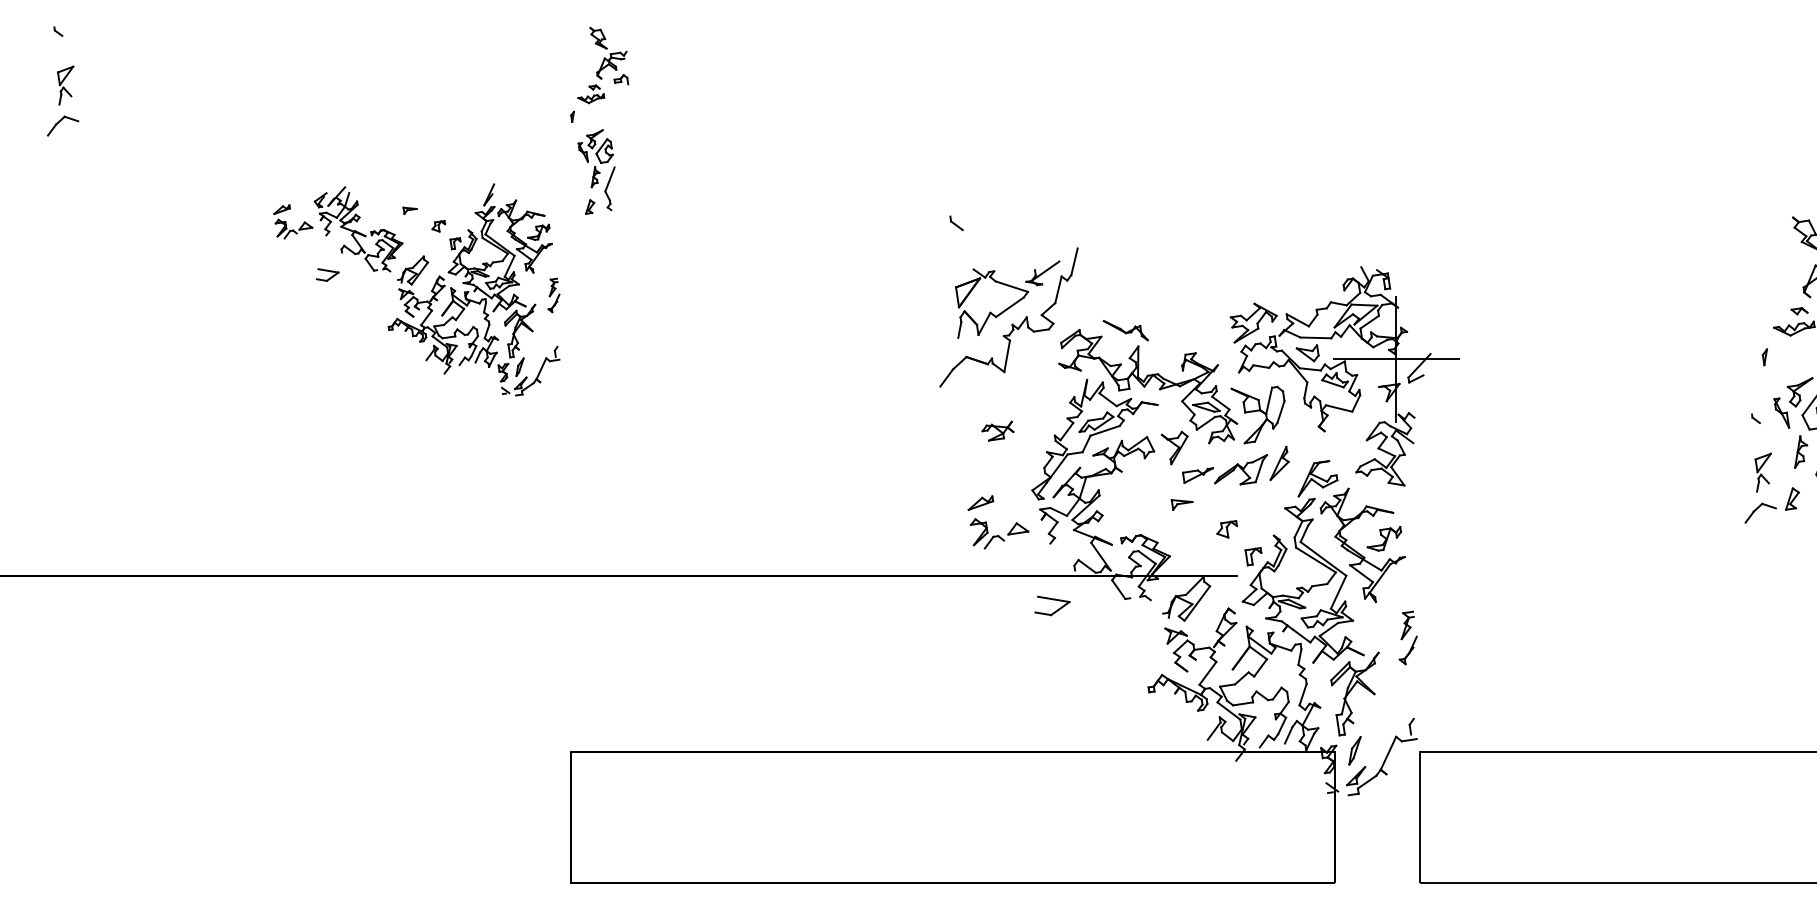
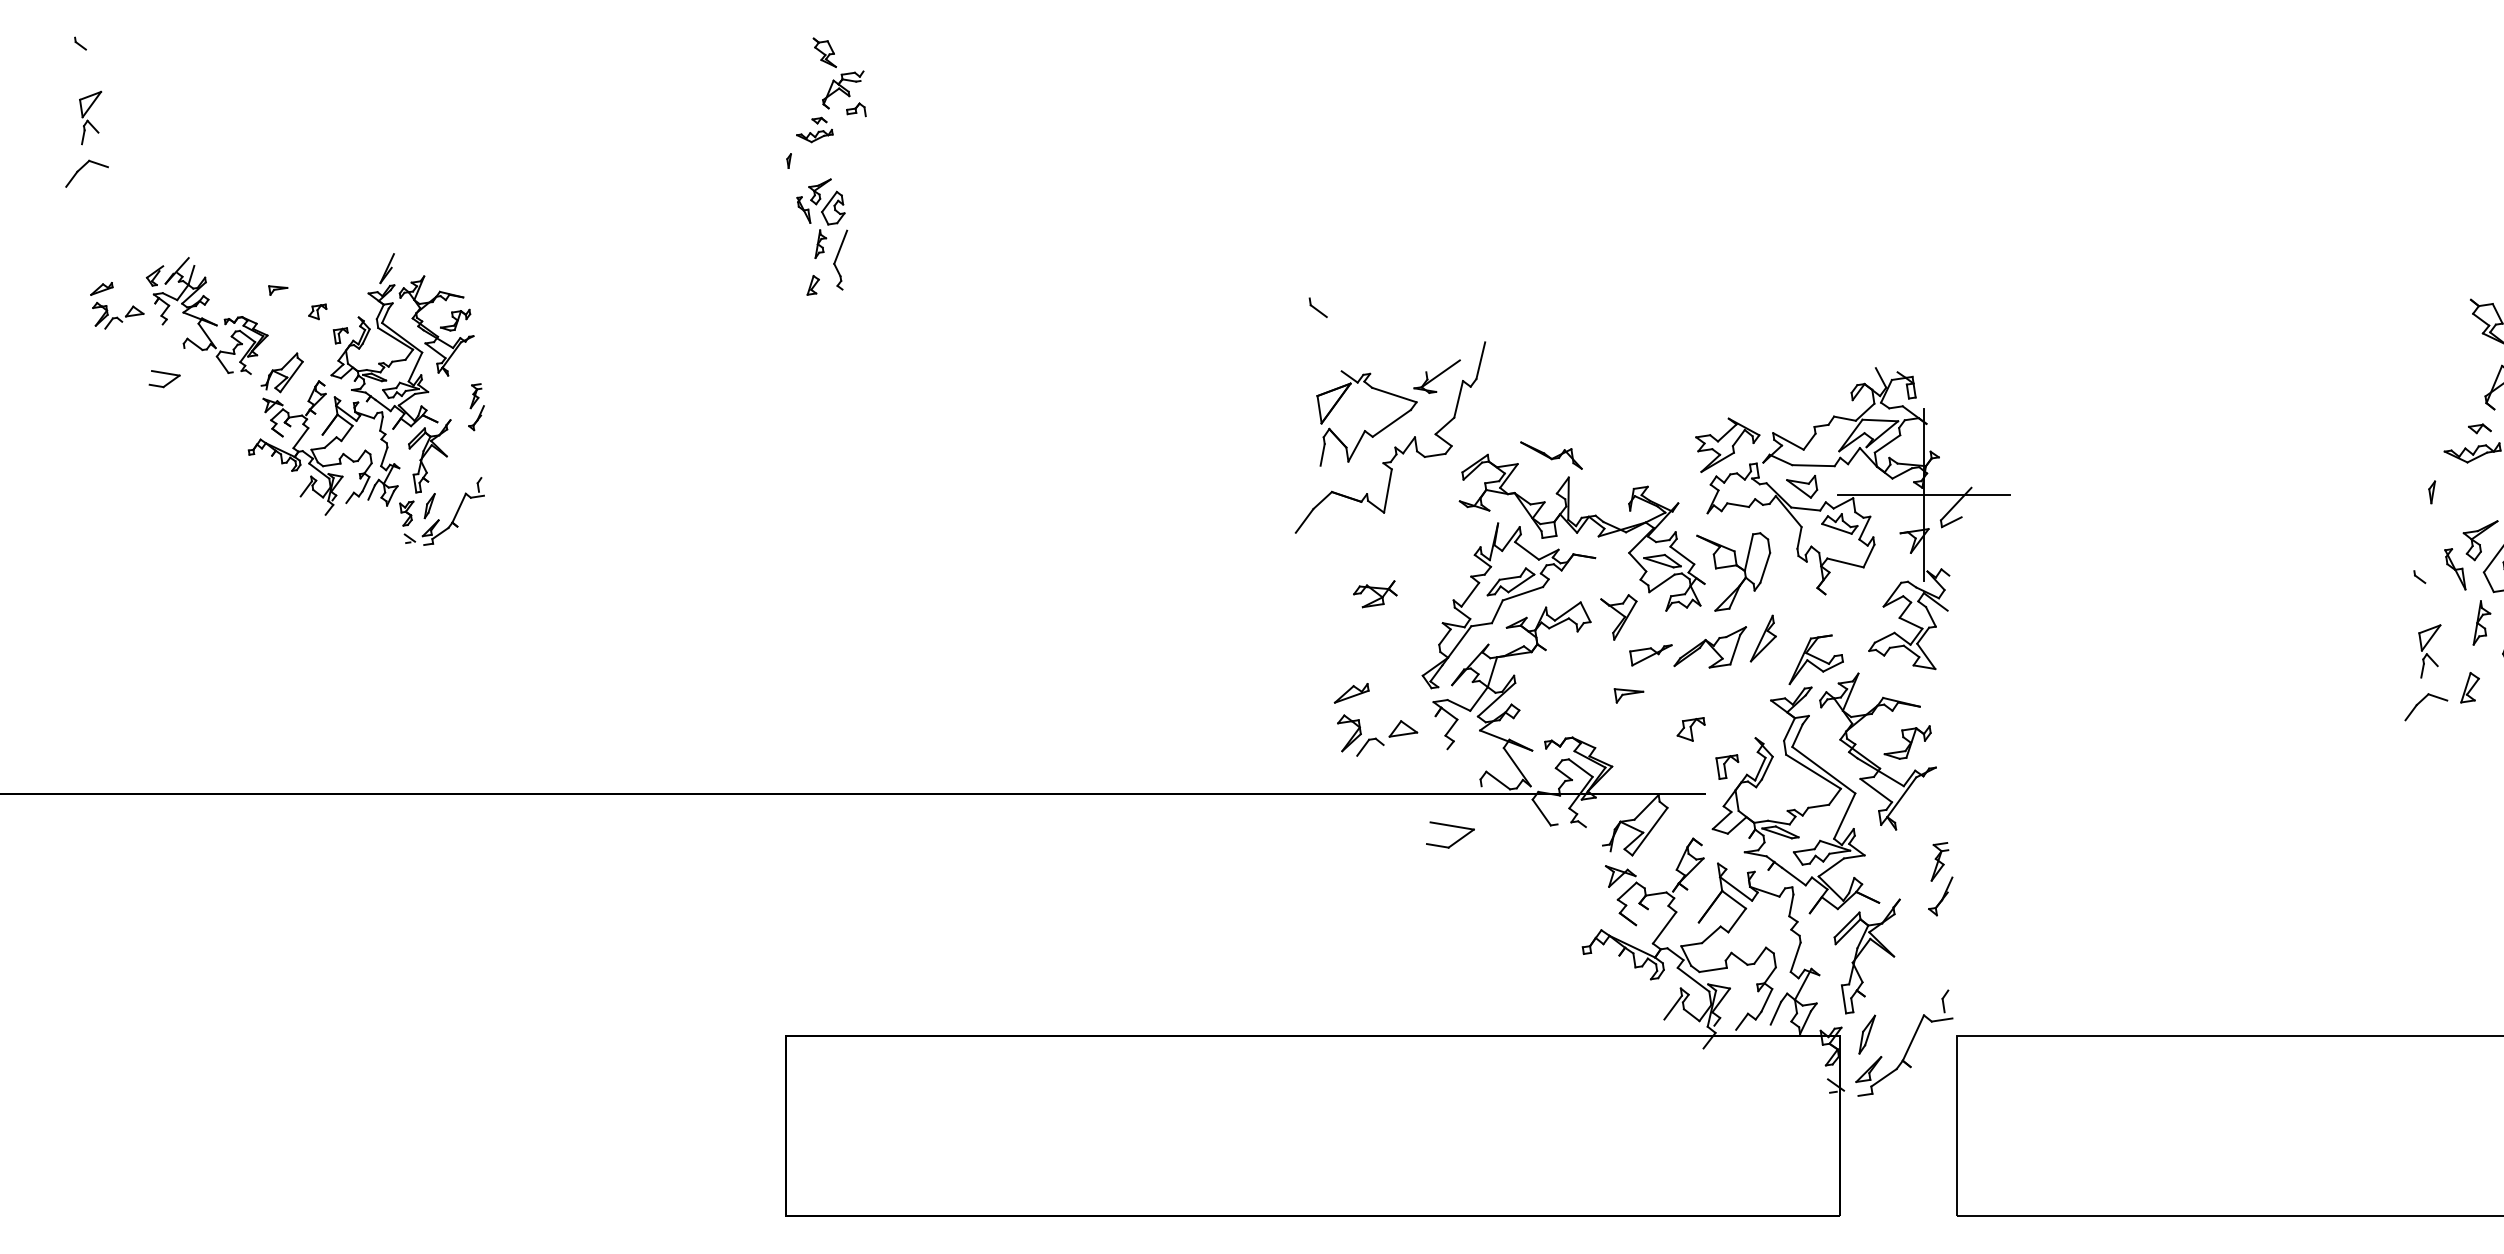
part: (413, 293) -> (283, 404), moved

